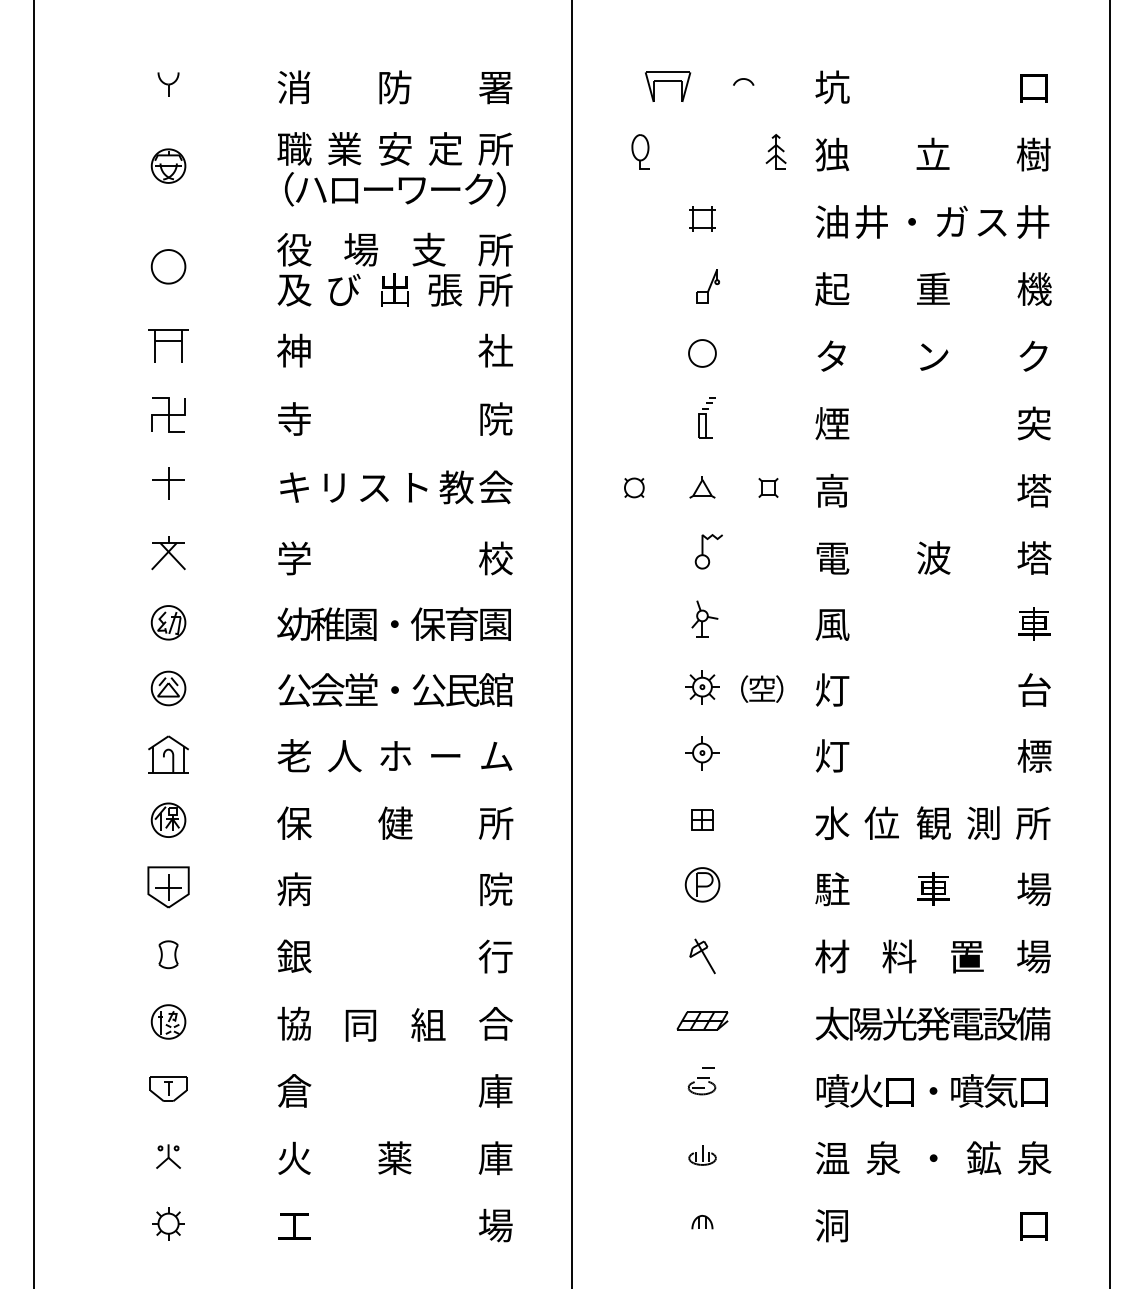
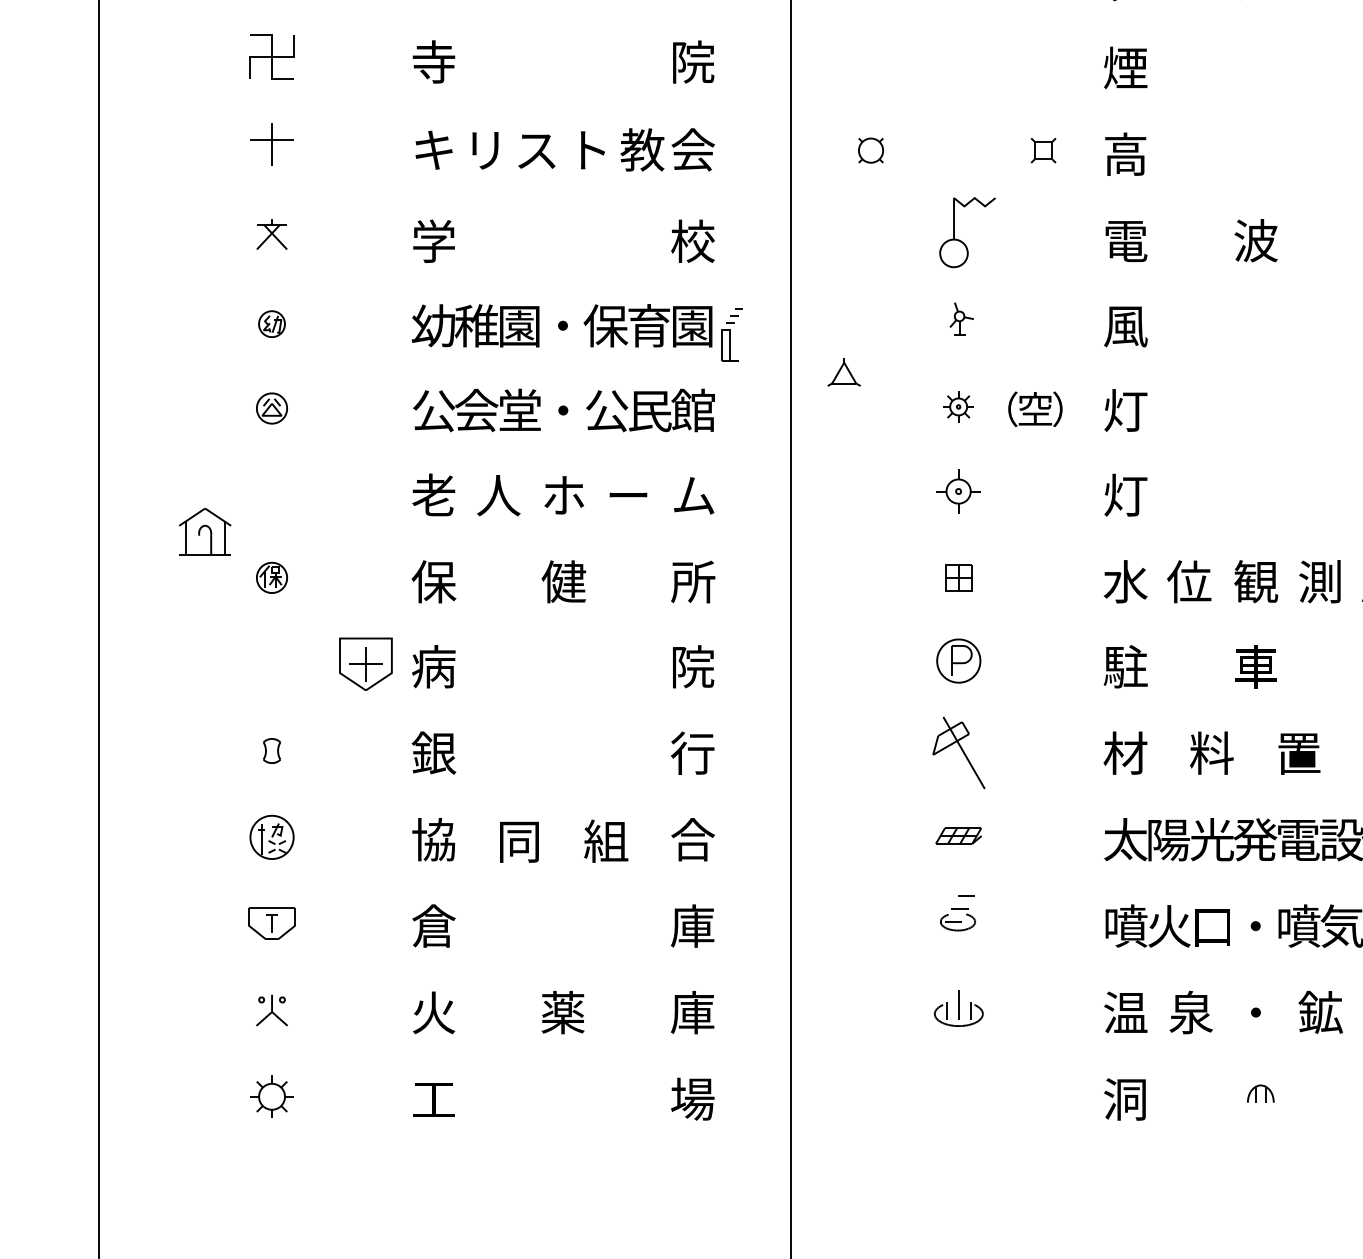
part: (706, 417) -> (731, 333), moved
part: (702, 487) -> (844, 372), moved
part: (708, 551) -> (966, 232), size x1.6
part: (168, 553) -> (271, 234), size x0.7
part: (704, 618) -> (961, 318), size x0.7
part: (168, 622) -> (271, 323), size x0.6
part: (702, 687) -> (958, 407), size x0.7
part: (168, 688) -> (271, 408), size x0.7
part: (168, 754) -> (205, 531), moved
part: (168, 819) -> (271, 577), size x0.7
part: (168, 887) -> (365, 664), moved
part: (168, 954) -> (271, 750), size x0.7
part: (702, 956) -> (958, 753), size x1.6
part: (702, 1020) -> (958, 835), size x0.7
part: (702, 1155) -> (958, 1009), size x1.4
part: (702, 1222) -> (1260, 1093), moved

